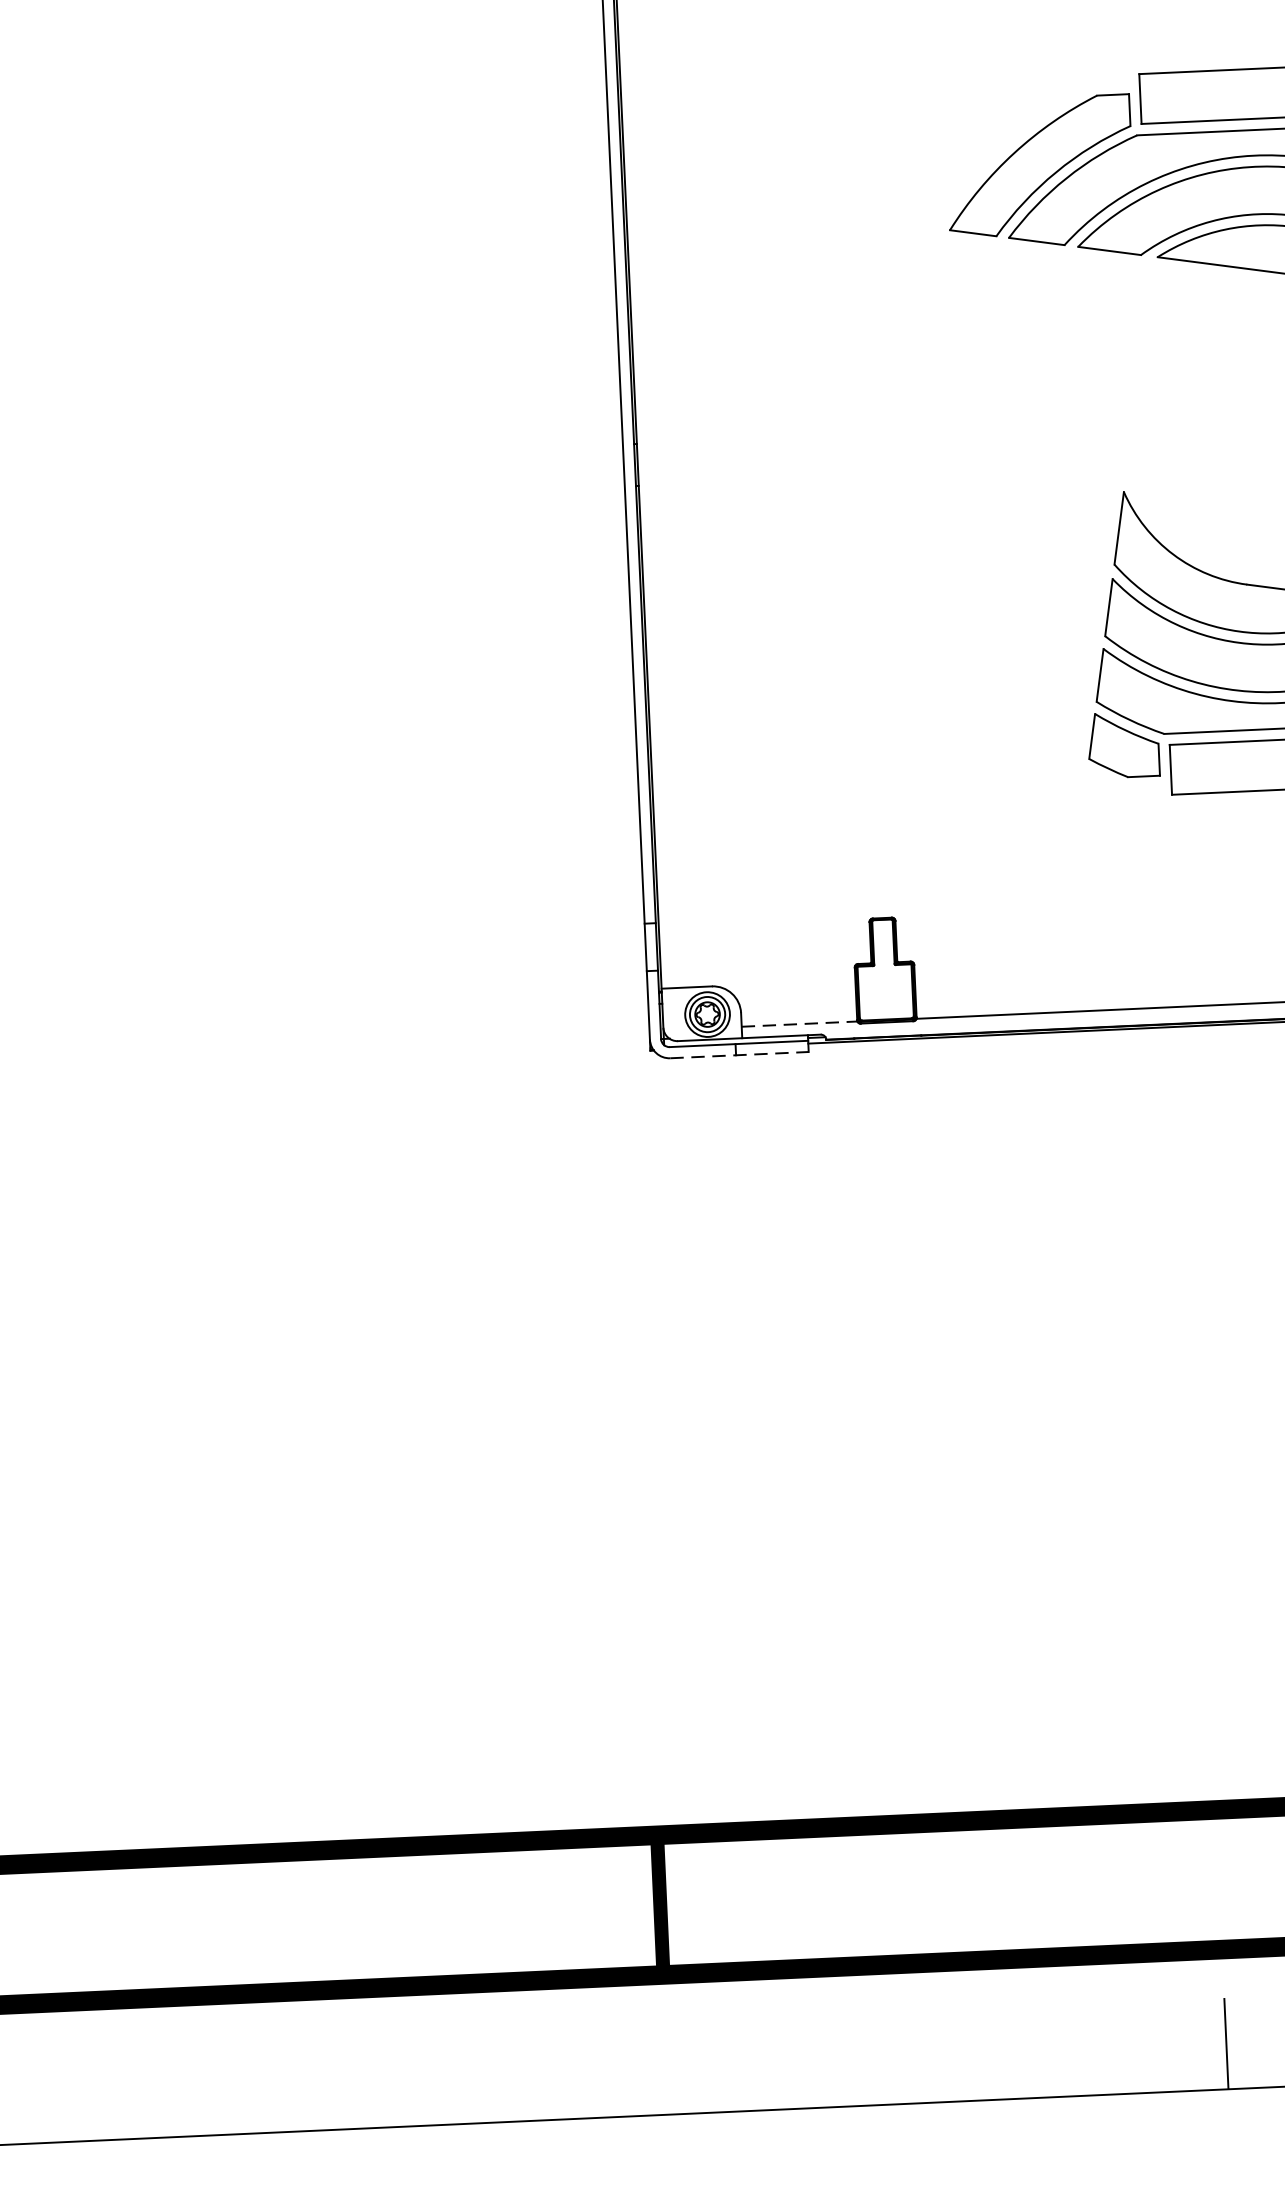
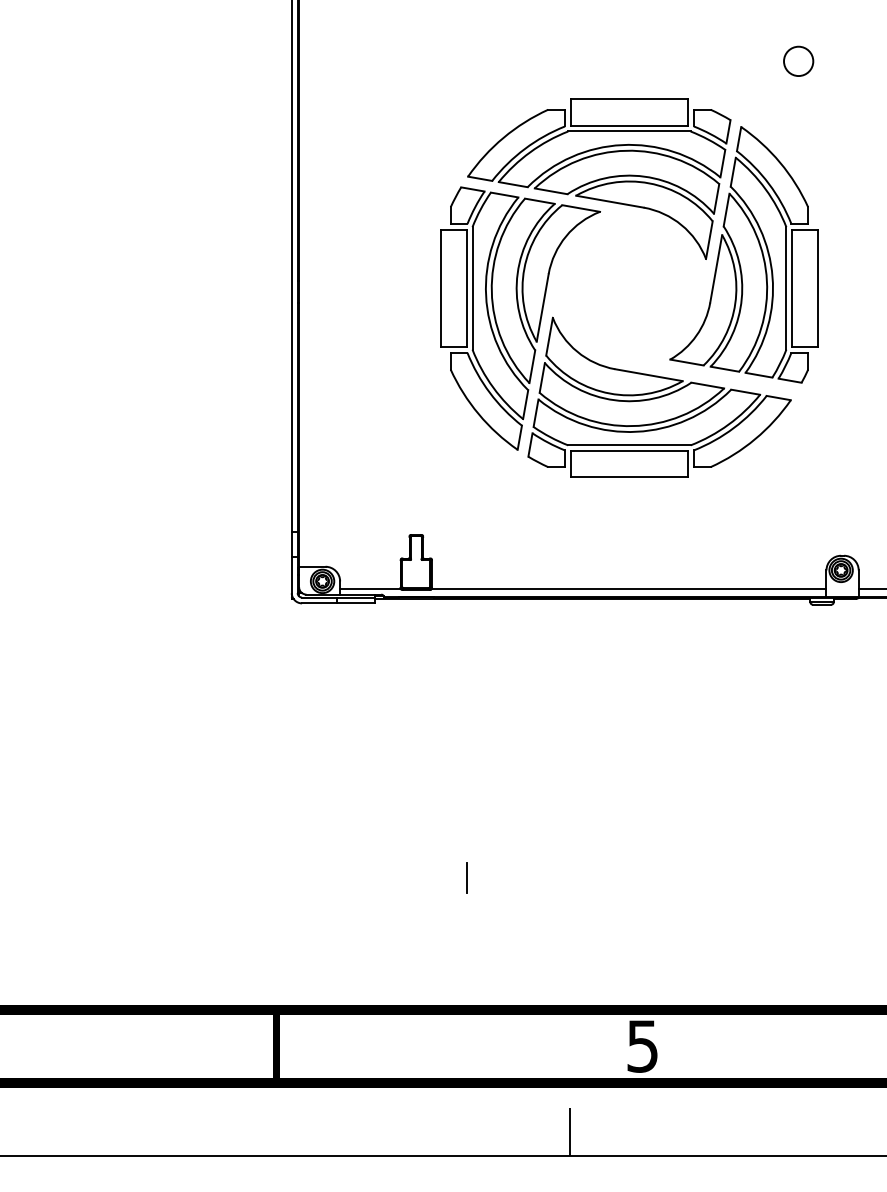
part: (1062, 496) -> (520, 318), added
line: (801, 1023) -> (371, 588), dashed -> solid
line: (739, 1055) -> (338, 603), dashed -> solid
line: (1009, 1566) -> (467, 877), added

